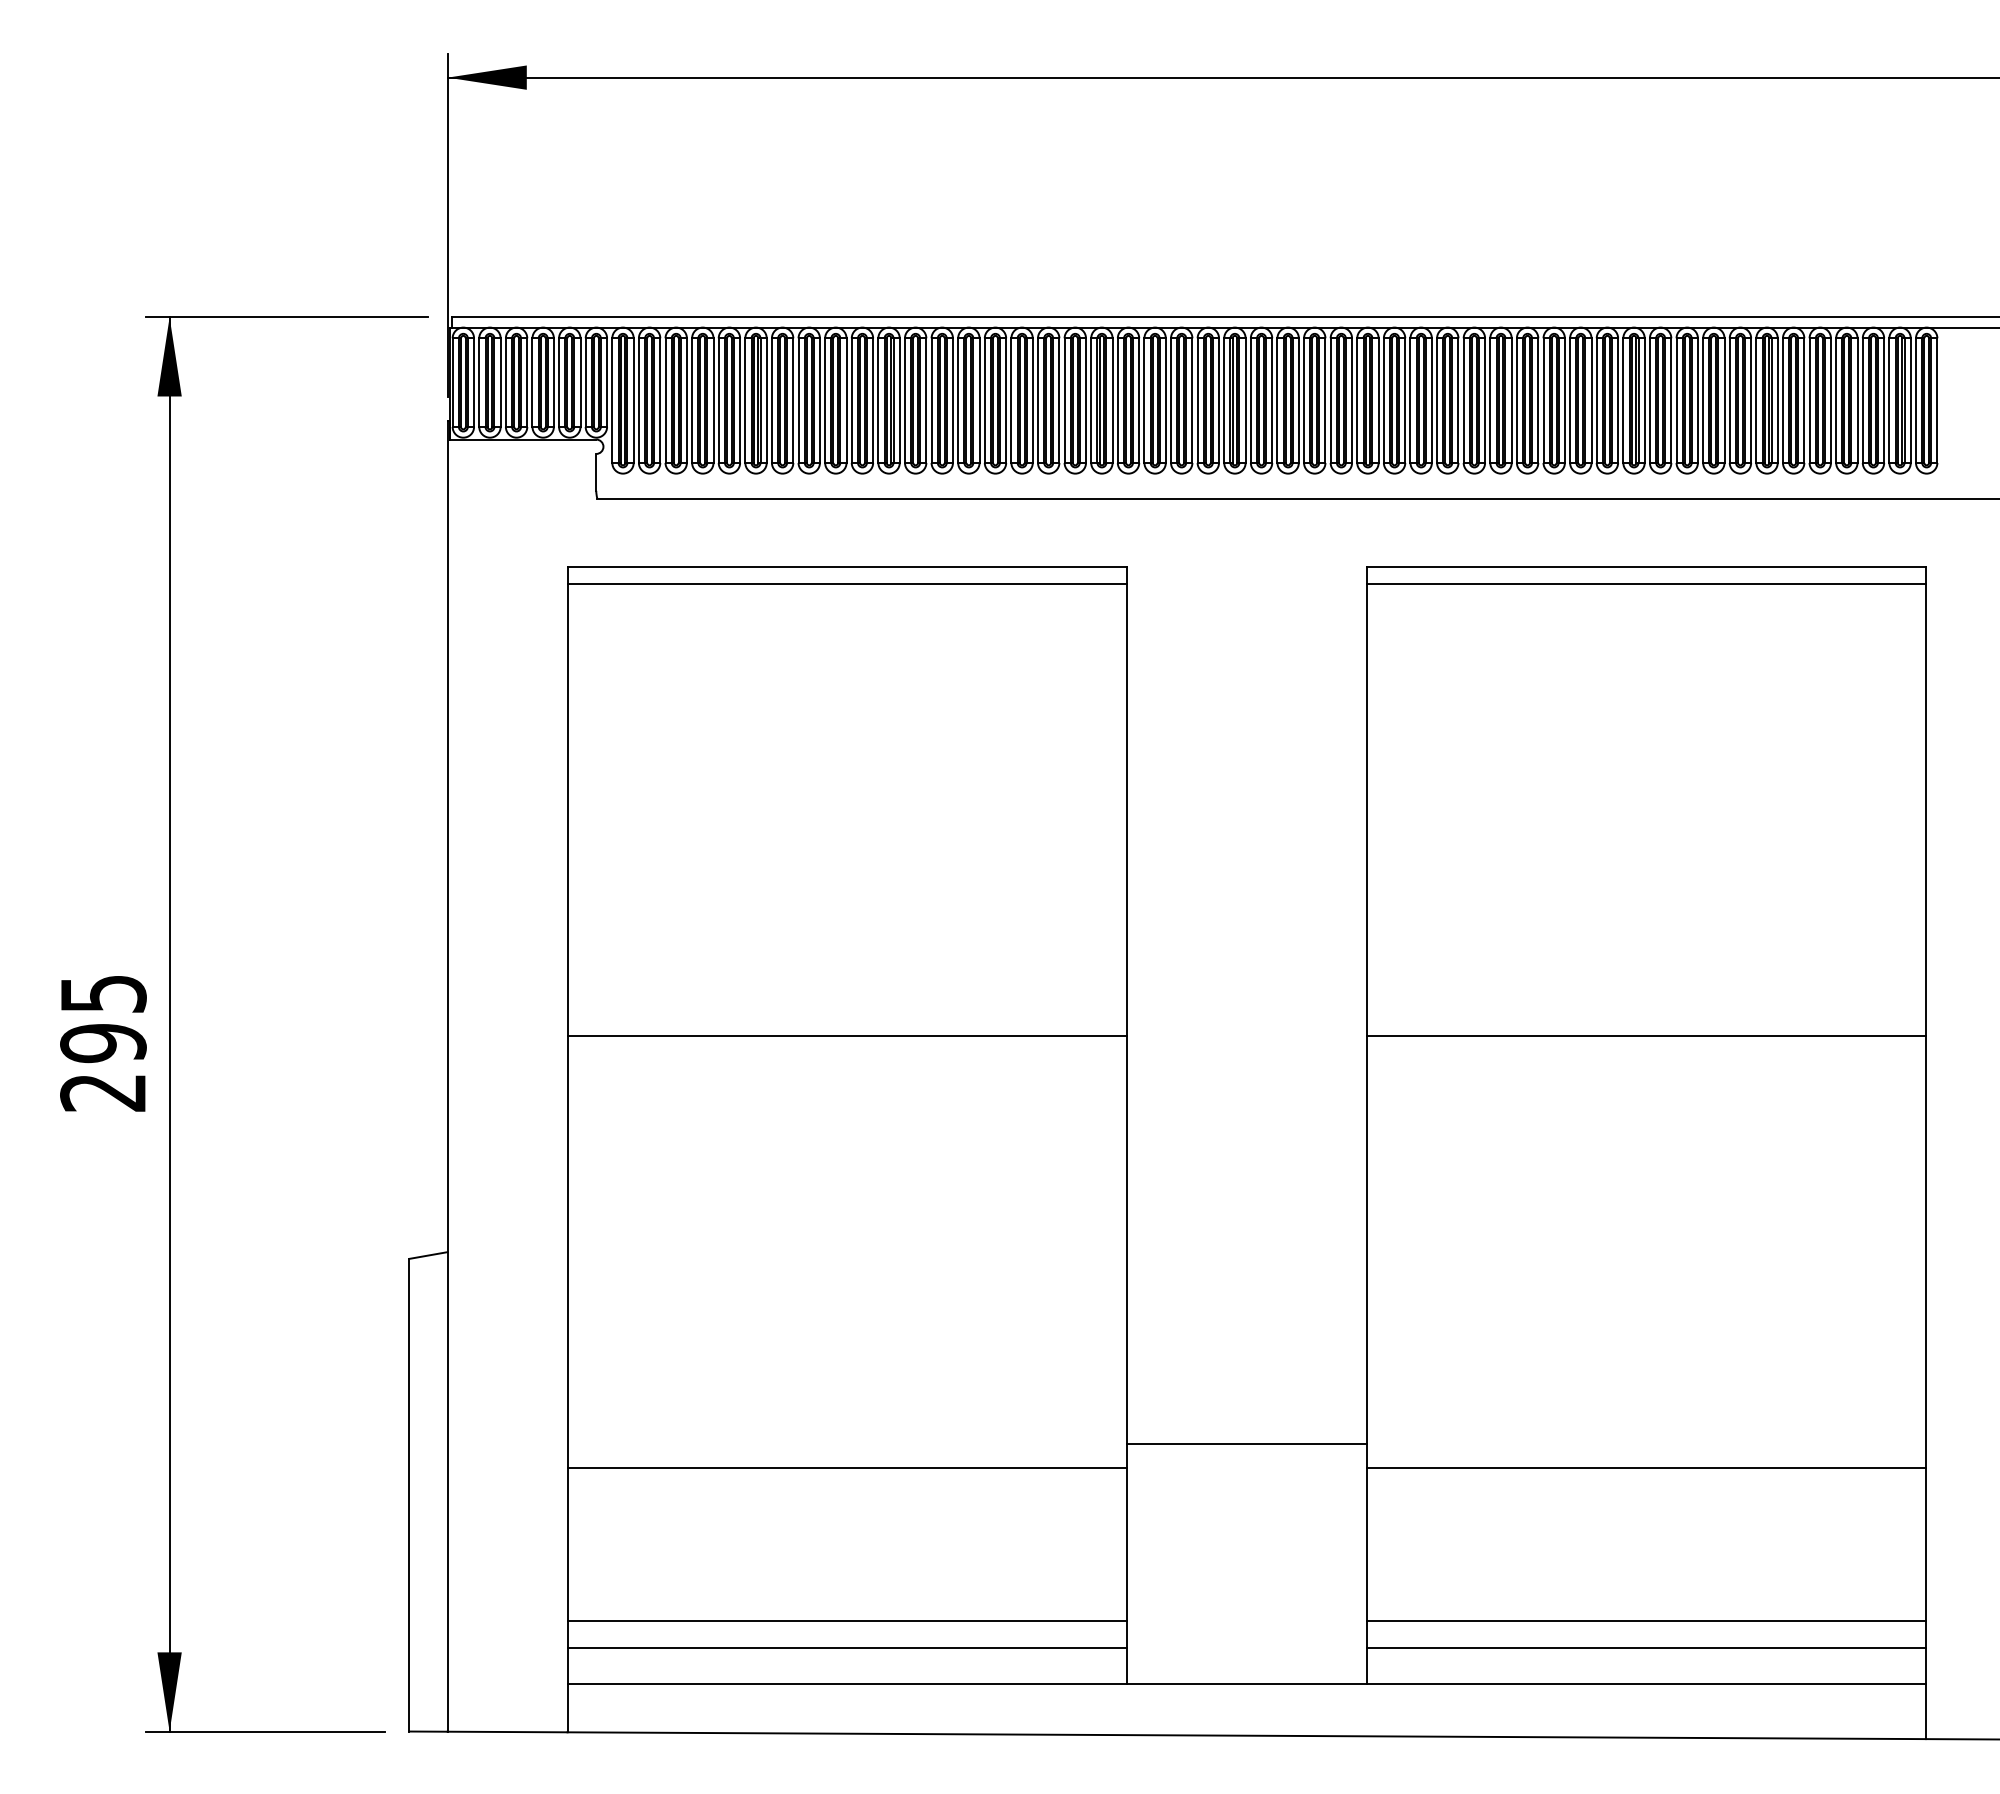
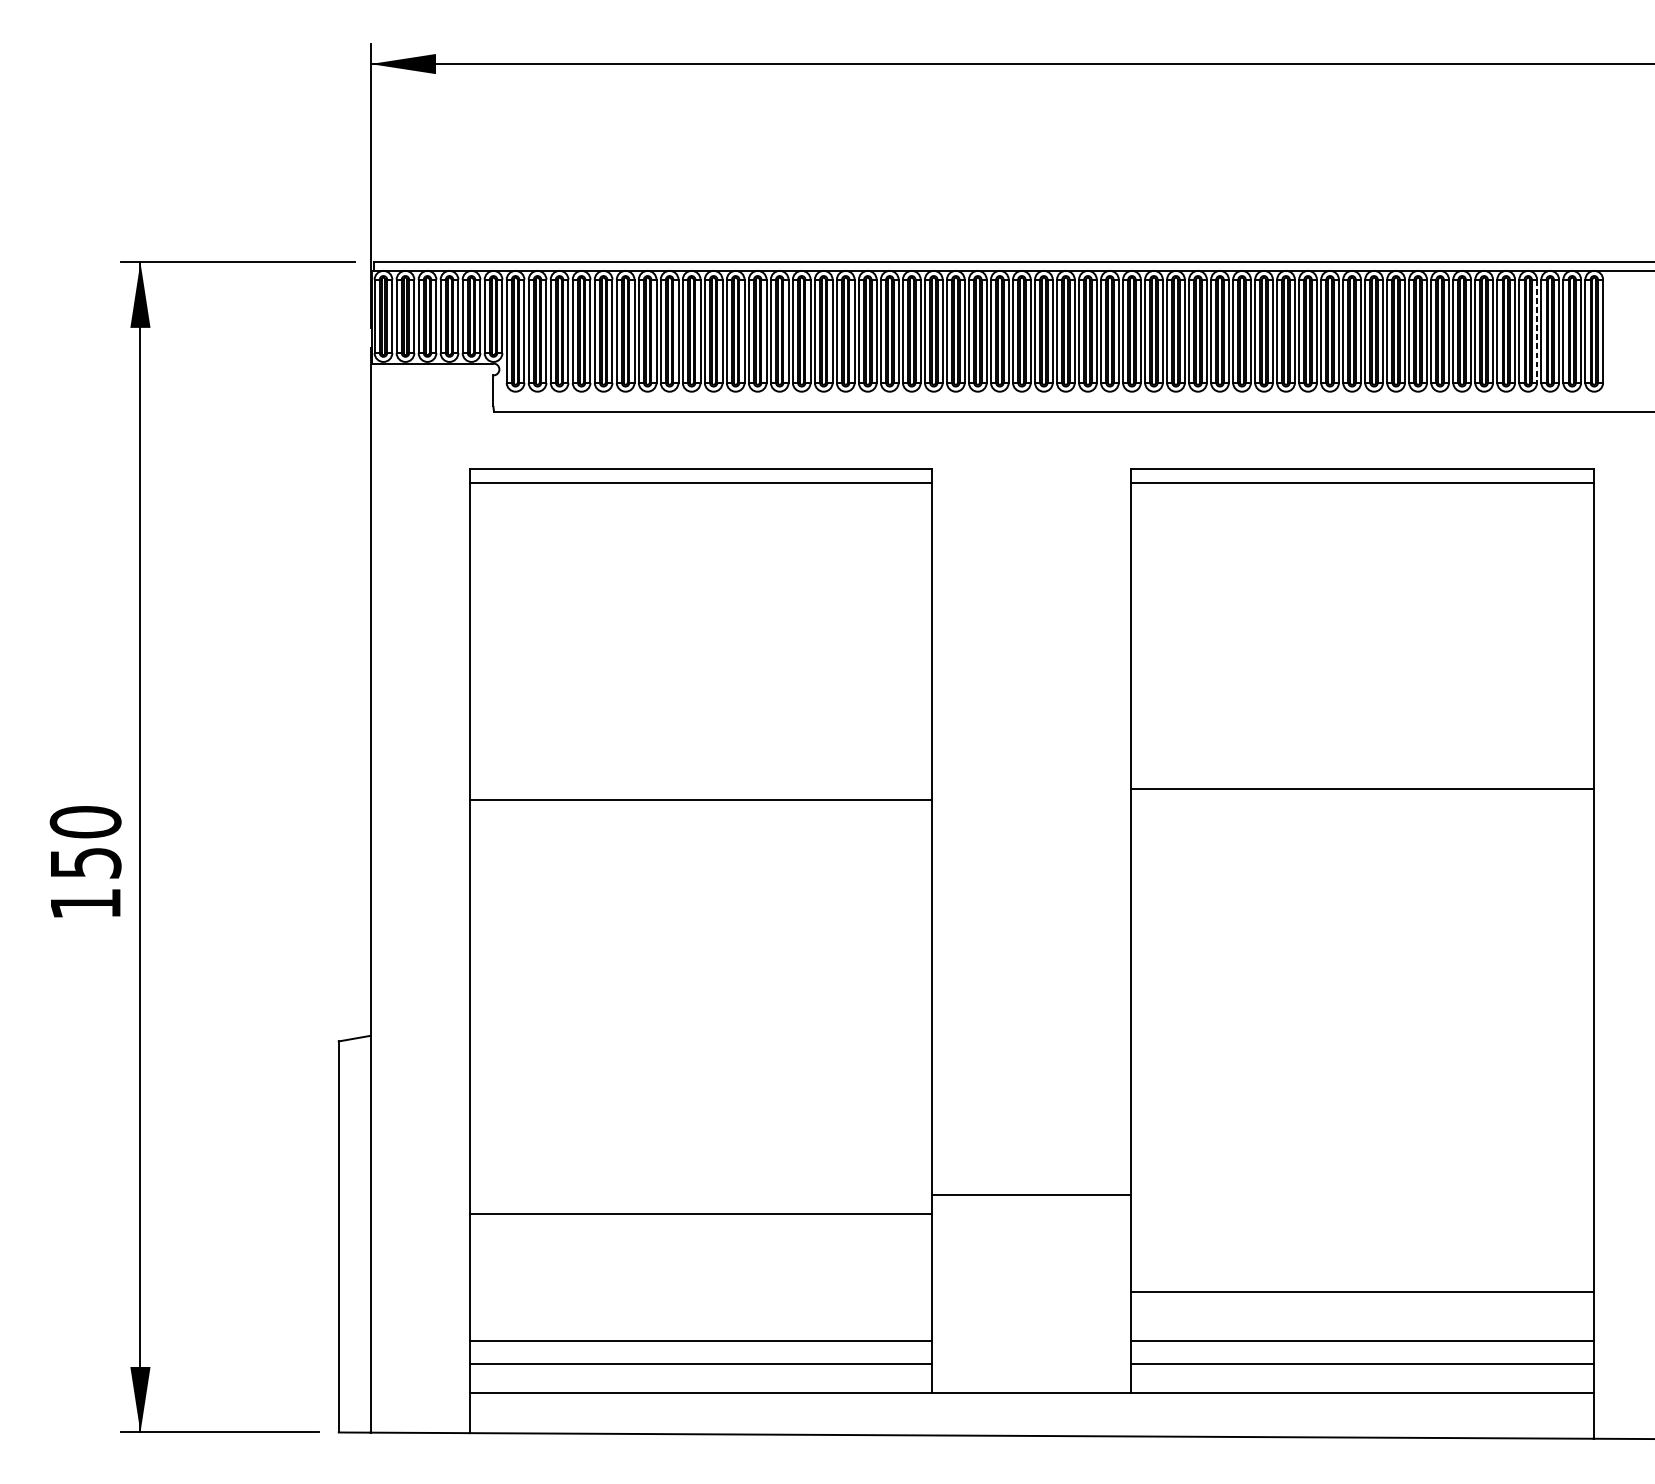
line: (1857, 401) -> (1536, 332), solid -> dashed
line: (846, 1036) -> (700, 800), moved
line: (1645, 1036) -> (1361, 788), moved
text: (103, 1042) -> (85, 862), 295 -> 150
line: (1645, 1467) -> (1361, 1291), moved

